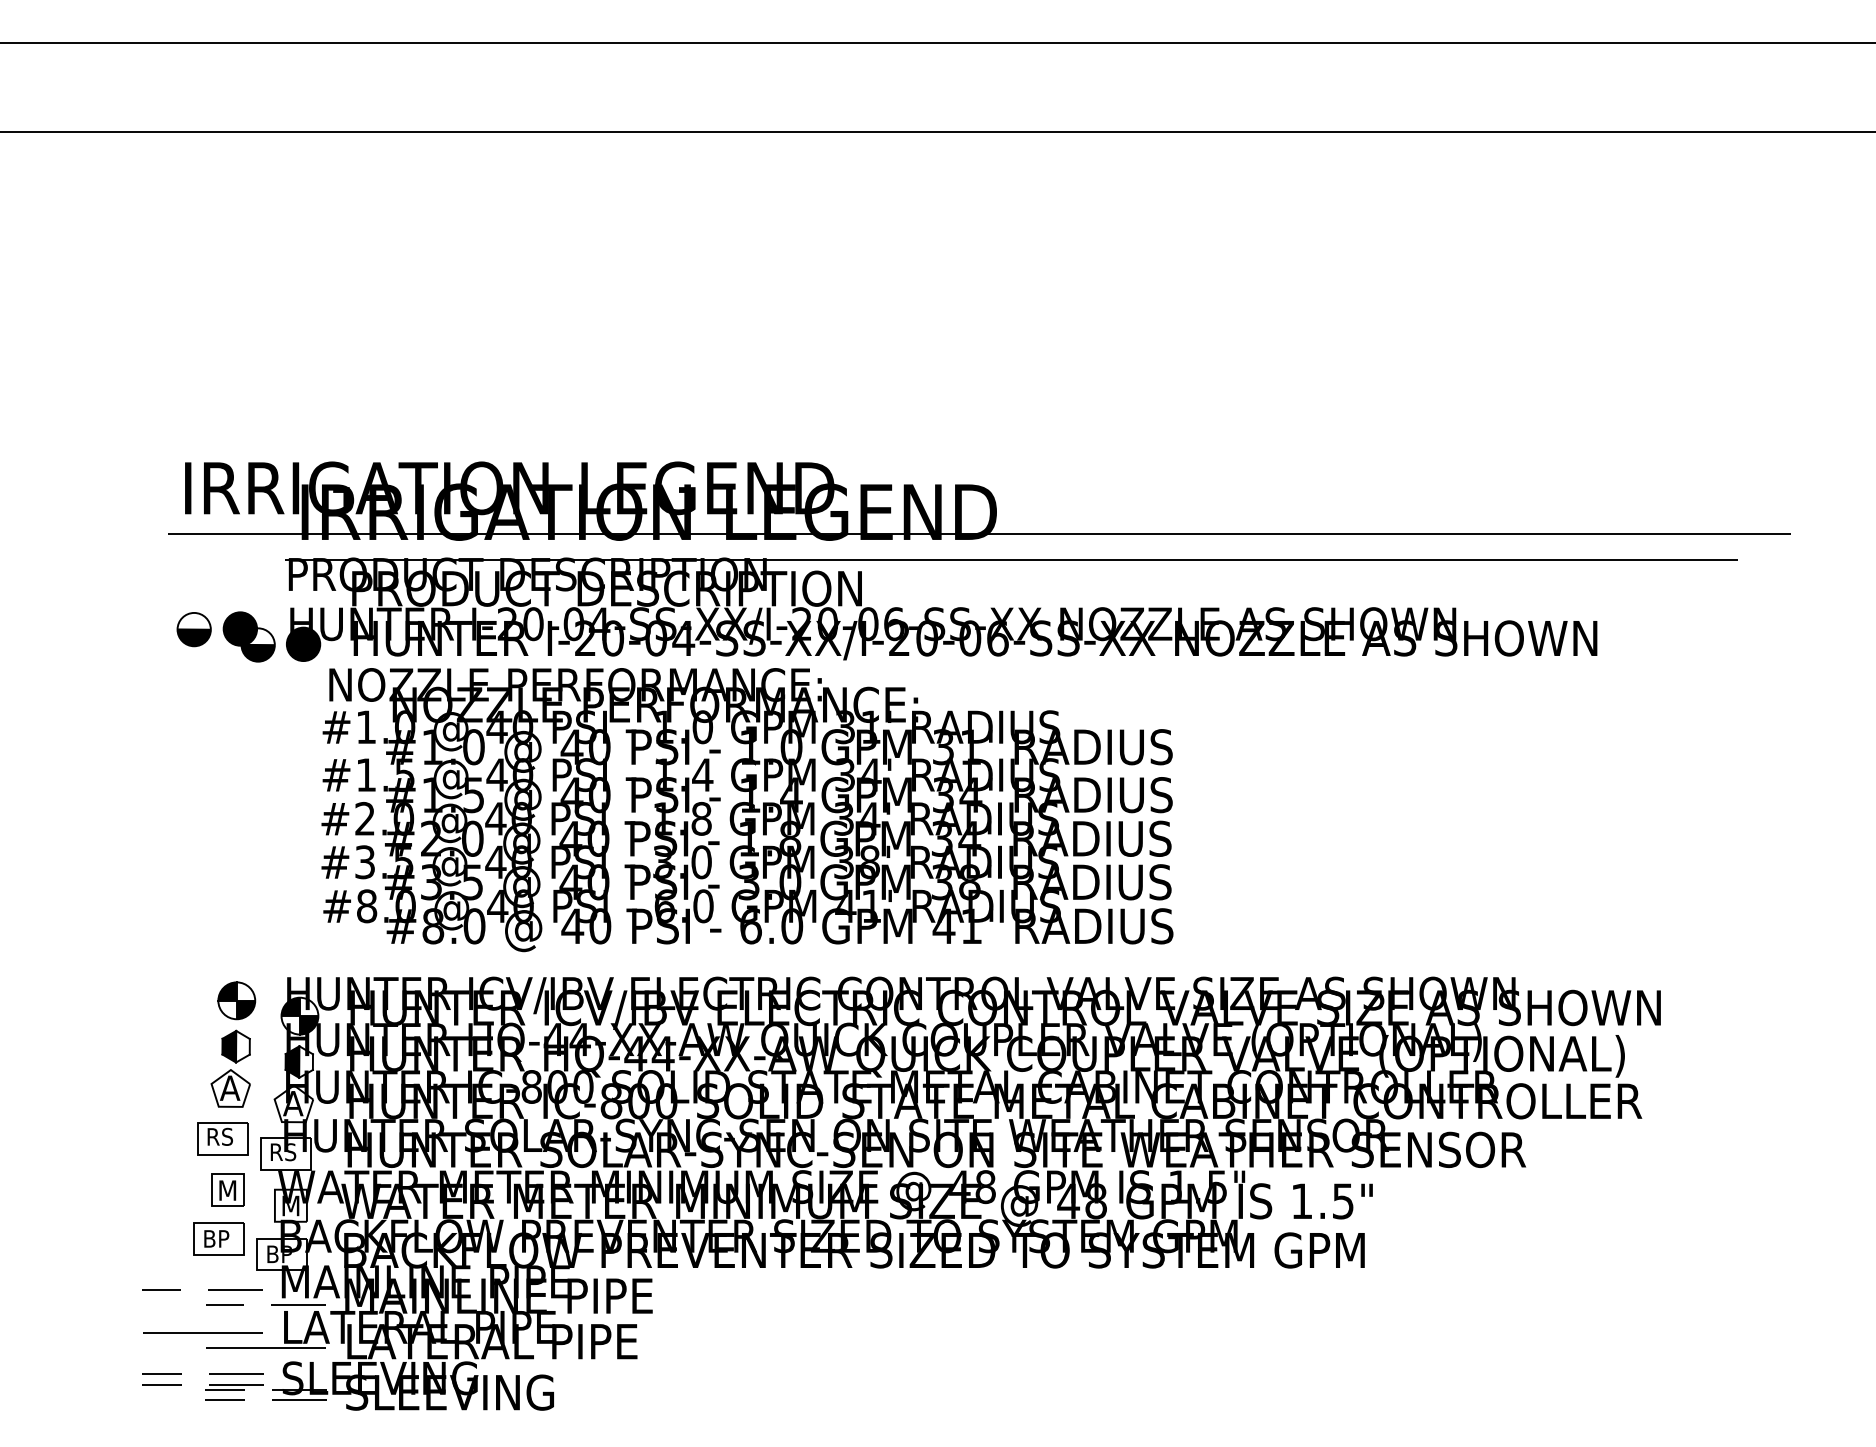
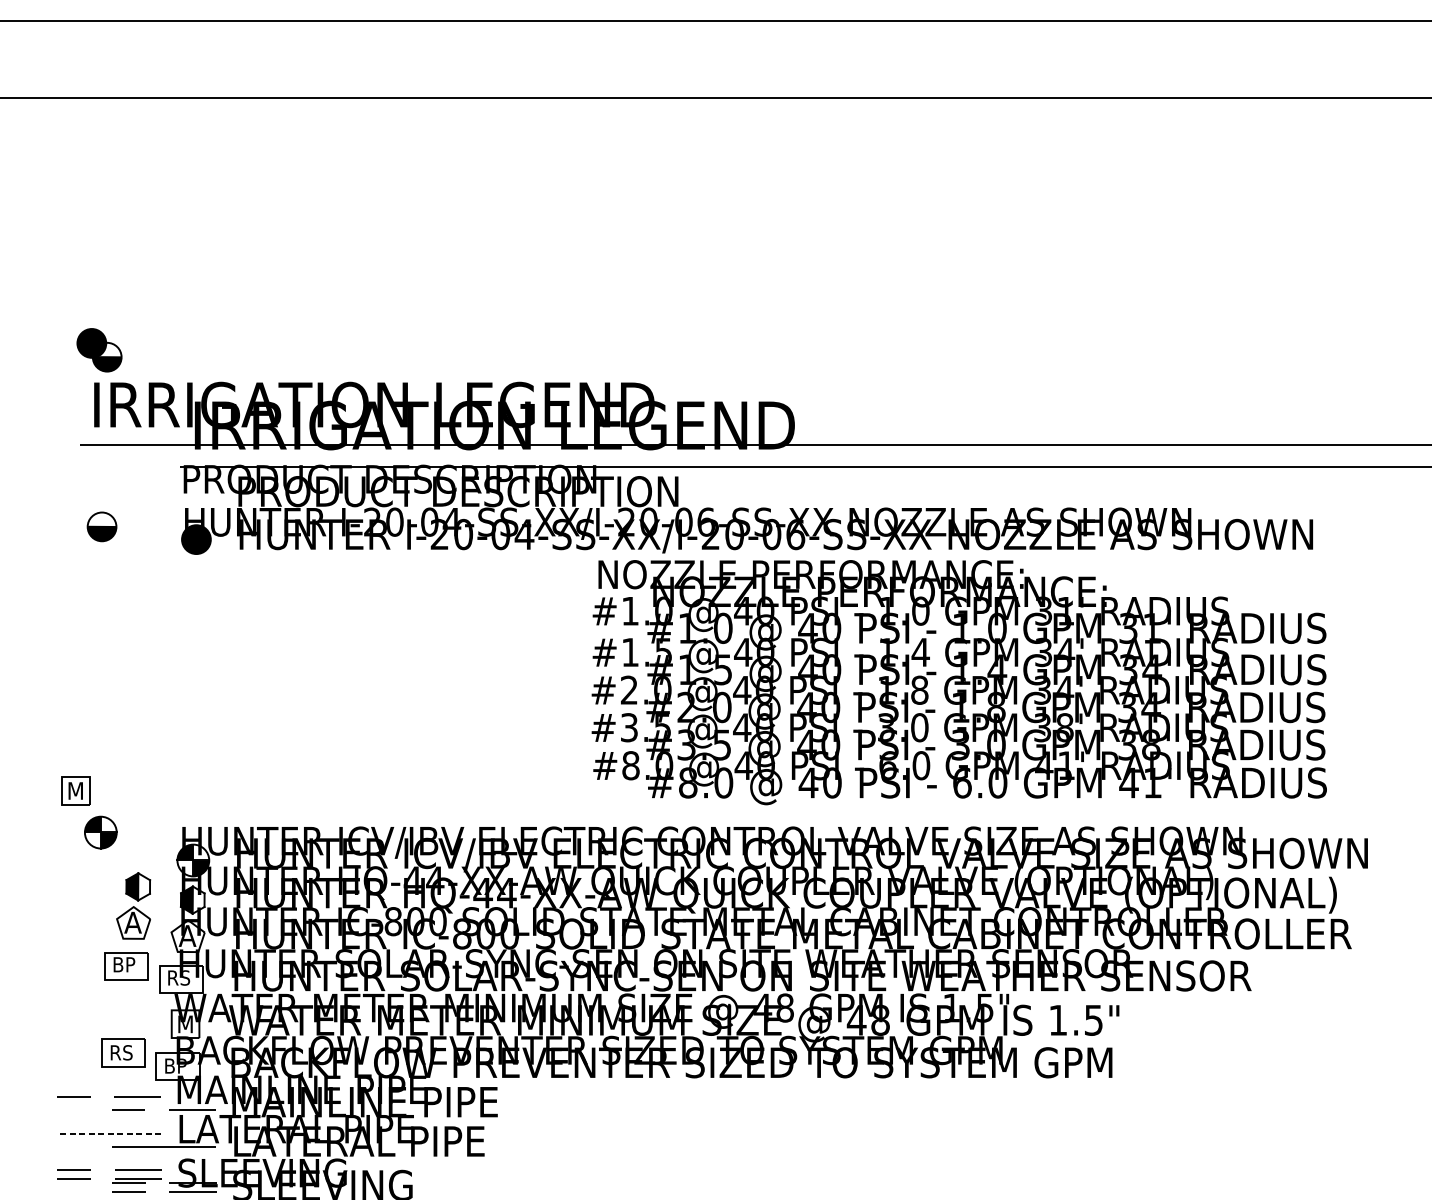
part: (248, 636) -> (98, 349), moved
text: (747, 810) -> (959, 683), moved
part: (236, 1000) -> (100, 832), moved
text: (220, 1136) -> (124, 964), RS -> BP
part: (227, 1189) -> (75, 790), moved
text: (217, 1238) -> (122, 1052), BP -> RS
line: (203, 1332) -> (110, 1133), solid -> dashed

